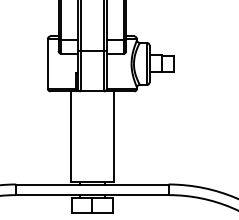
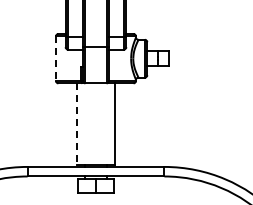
line: (47, 64) -> (55, 59), solid -> dashed
line: (70, 136) -> (76, 123), solid -> dashed

